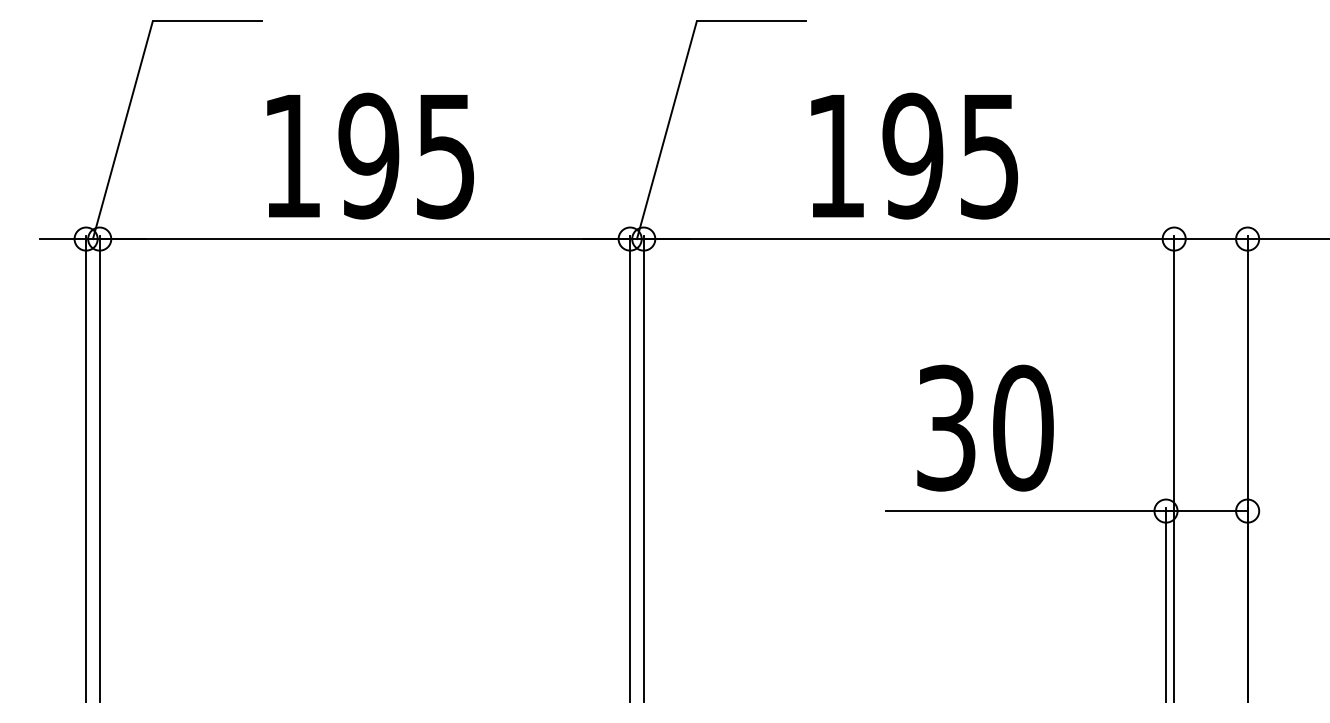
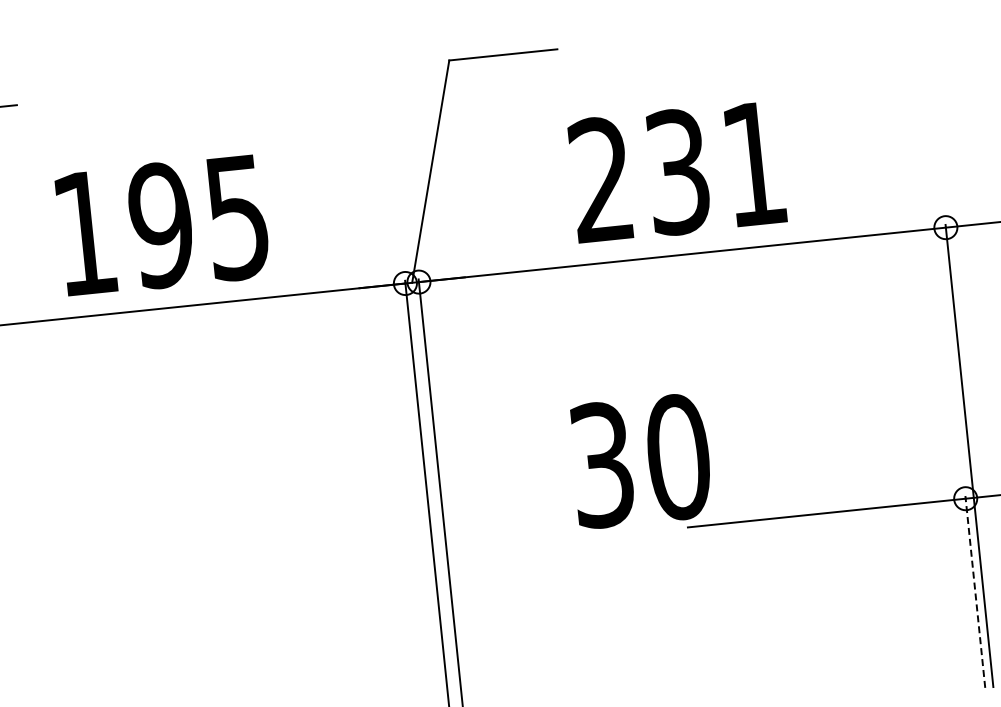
text: (370, 155) -> (162, 224), moved
text: (912, 155) -> (677, 171), 195 -> 231
text: (985, 427) -> (640, 460), moved
line: (1166, 604) -> (975, 591), solid -> dashed

